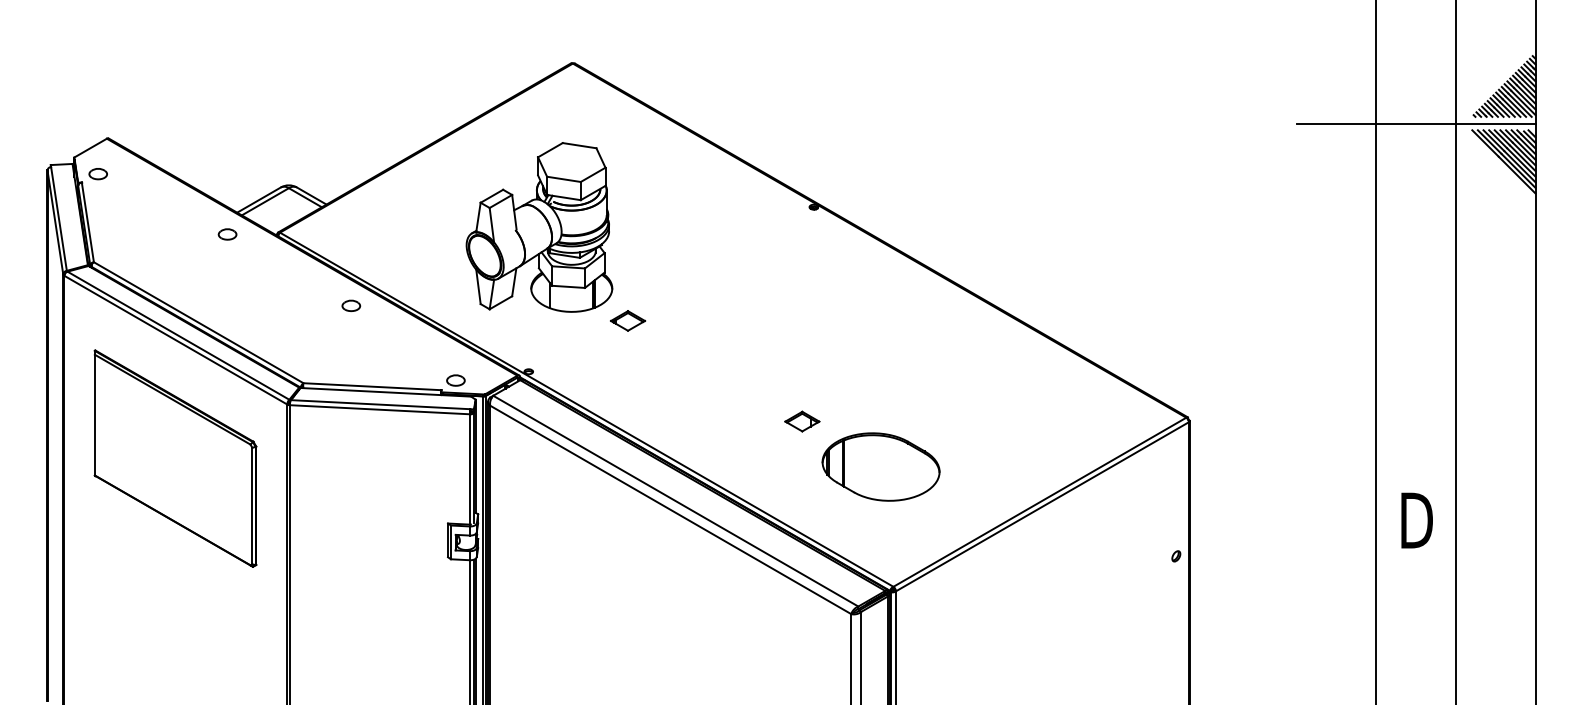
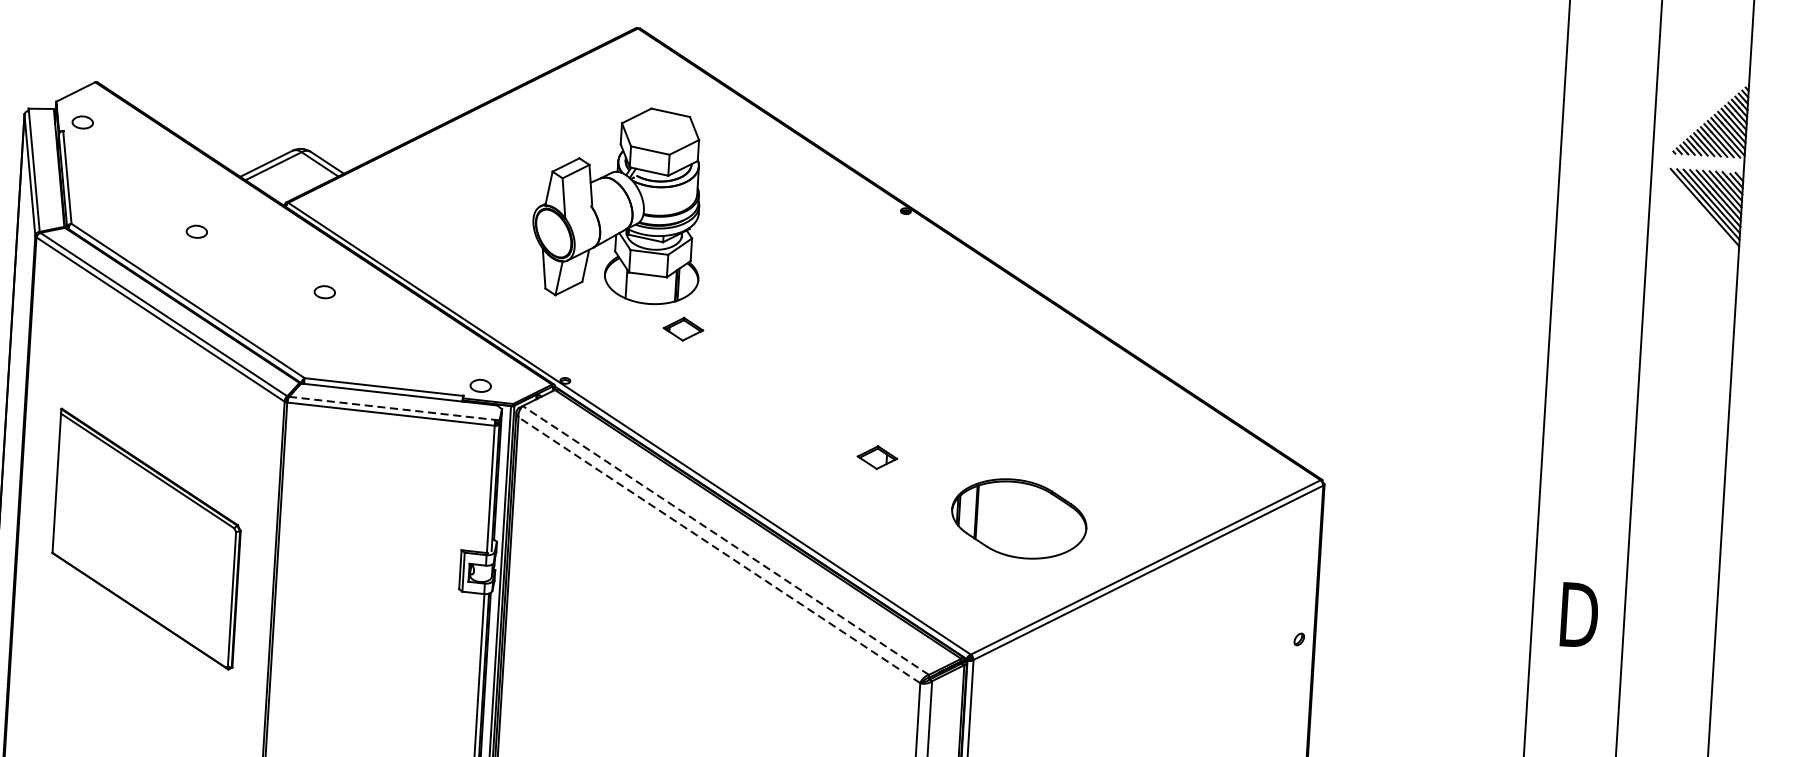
line: (1415, 123) -> (1605, 157), removed
part: (539, 227) -> (618, 204), moved
part: (227, 234) -> (196, 231), moved
part: (351, 305) -> (325, 291), moved
line: (380, 404) -> (392, 408), solid -> dashed
part: (175, 458) -> (146, 539), moved
part: (880, 466) -> (1018, 518), moved
line: (675, 501) -> (725, 540), solid -> dashed
line: (670, 509) -> (719, 549), solid -> dashed

